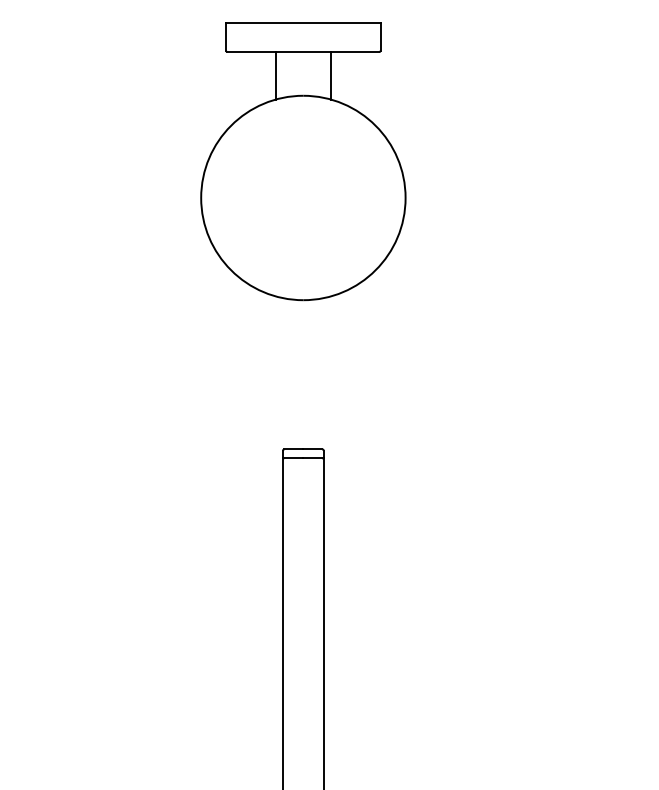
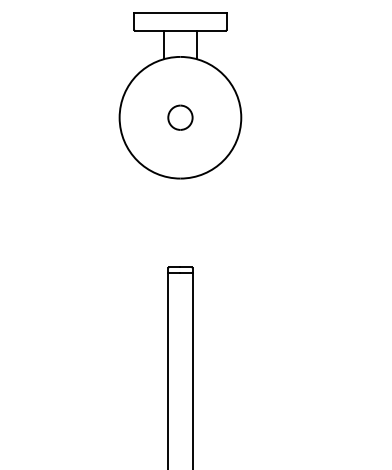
part: (303, 197) -> (180, 117), added

